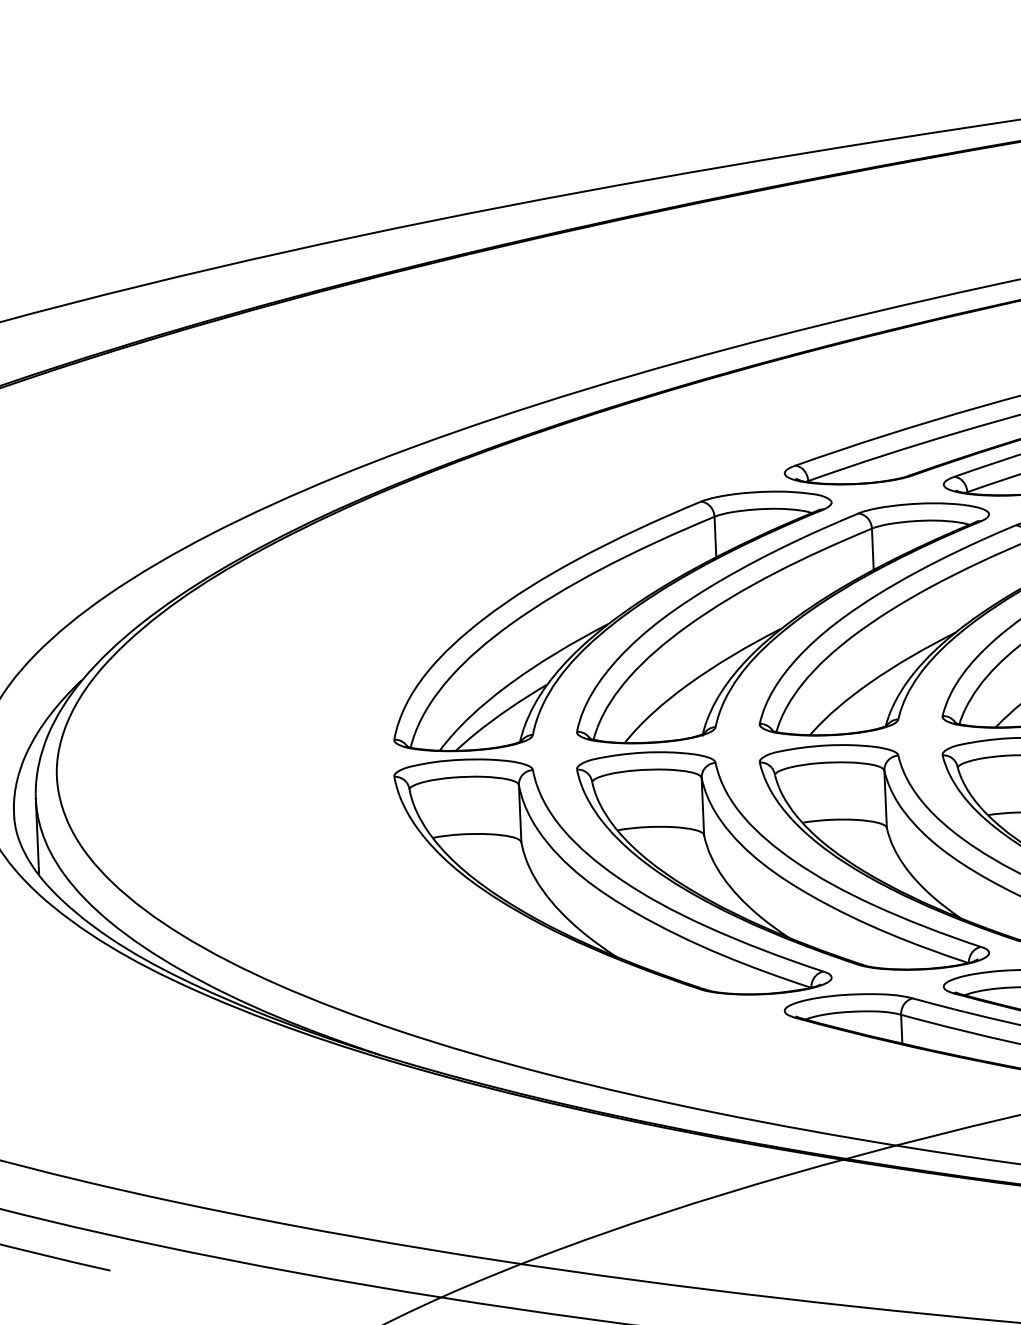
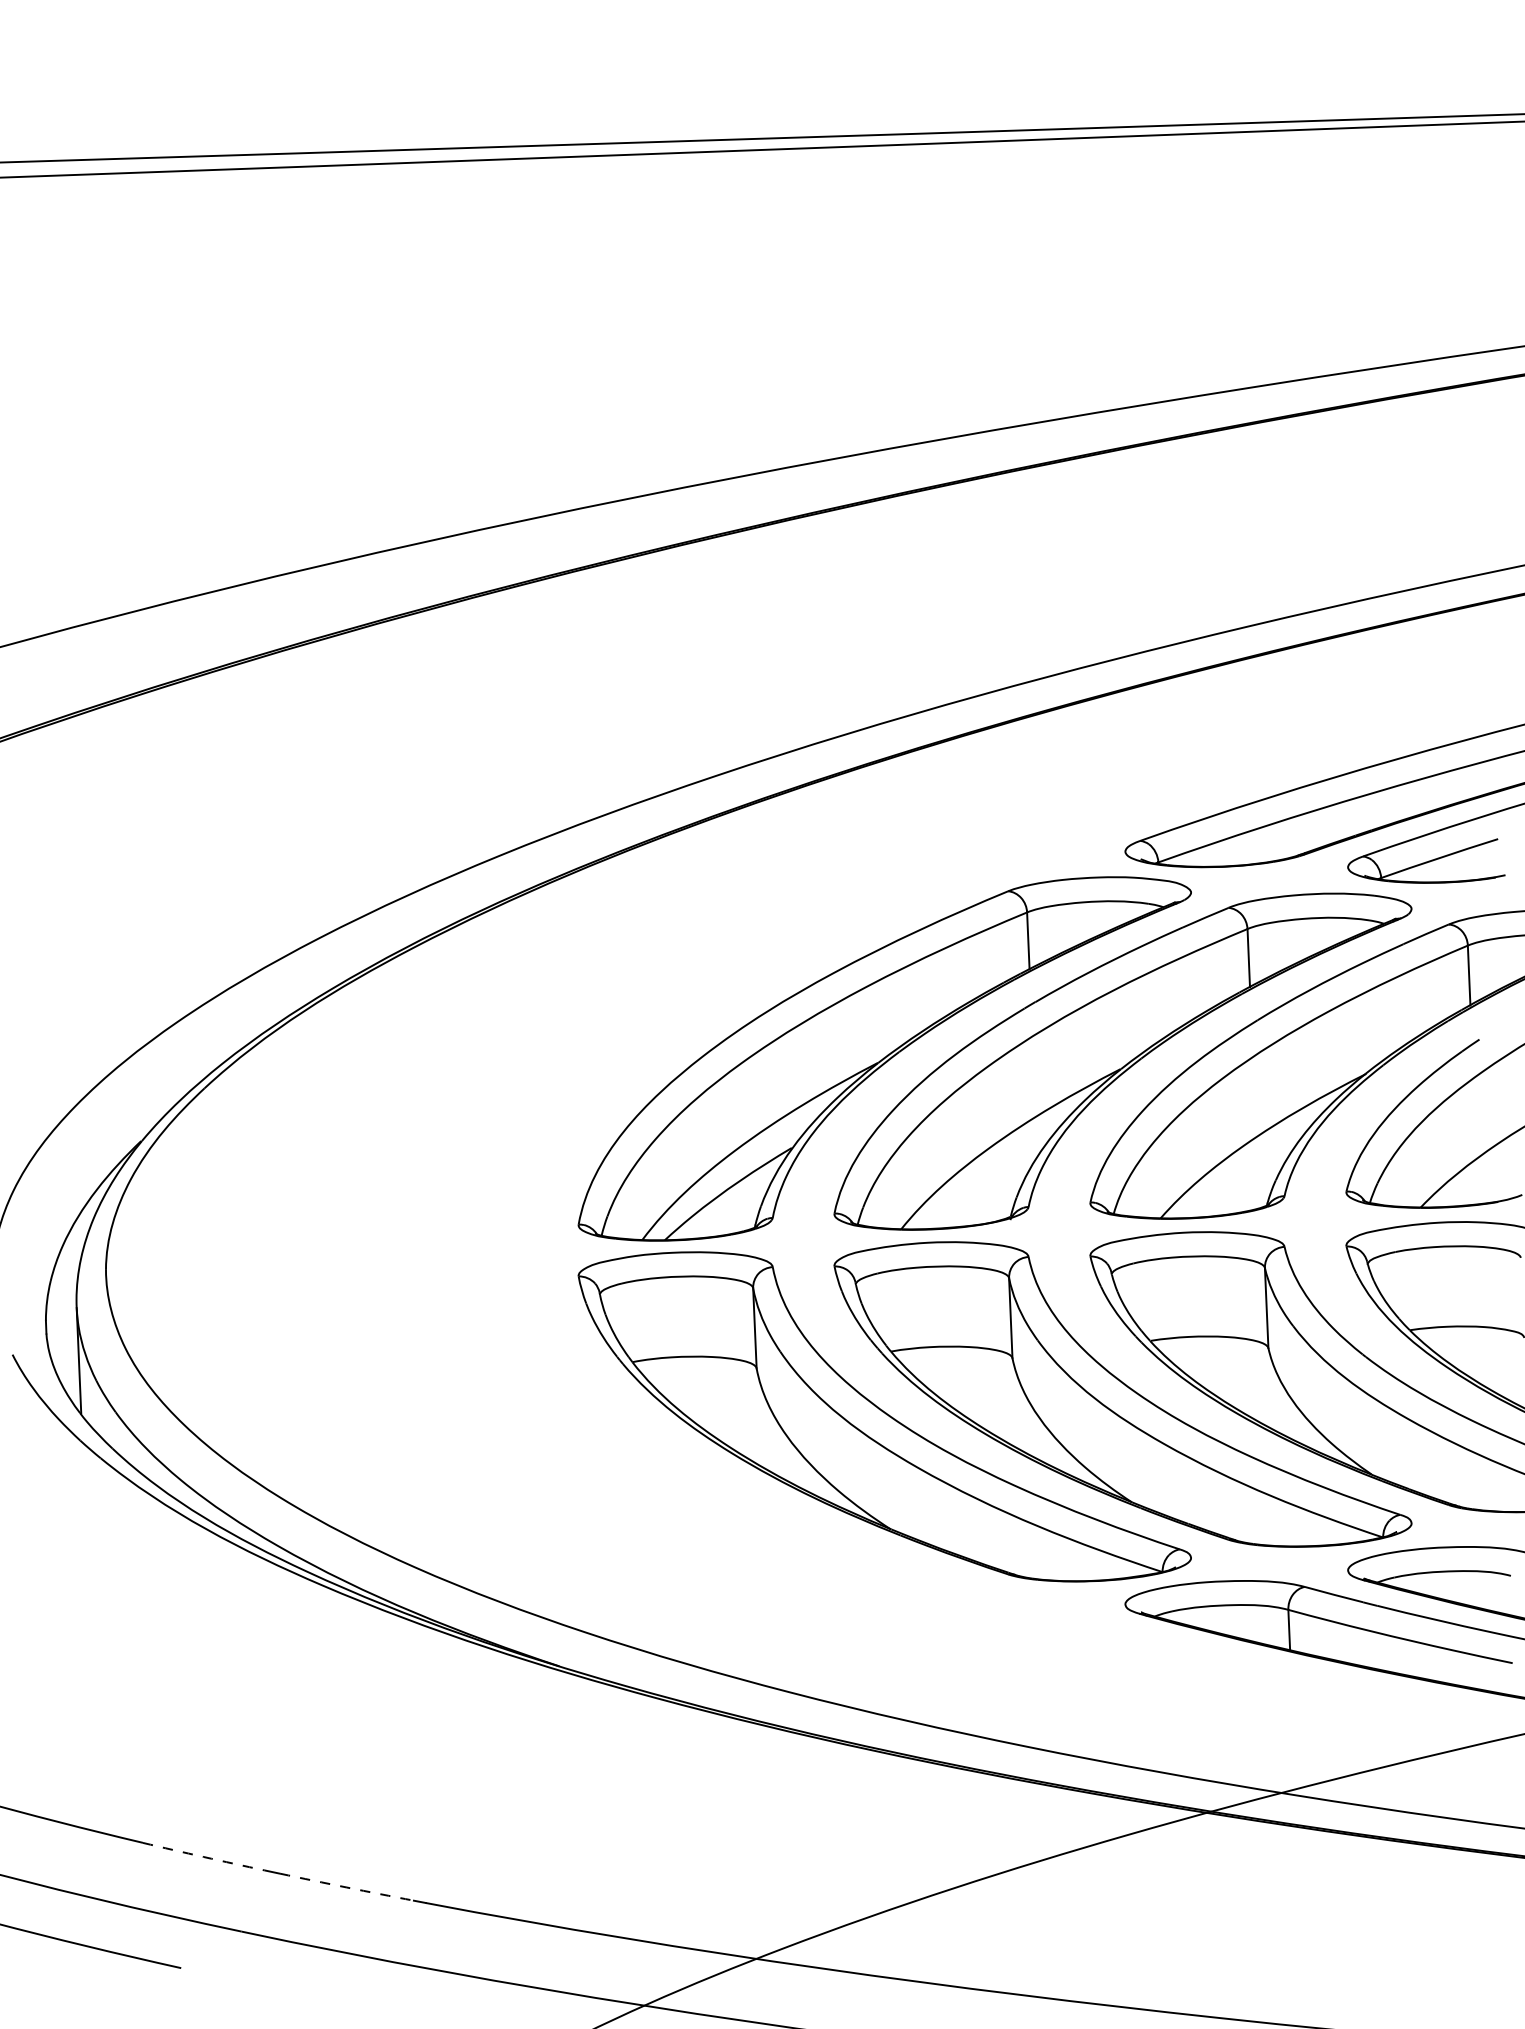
arc: (126, 1191) -> (203, 1857), solid -> dashed
arc: (228, 1213) -> (346, 1887), solid -> dashed

